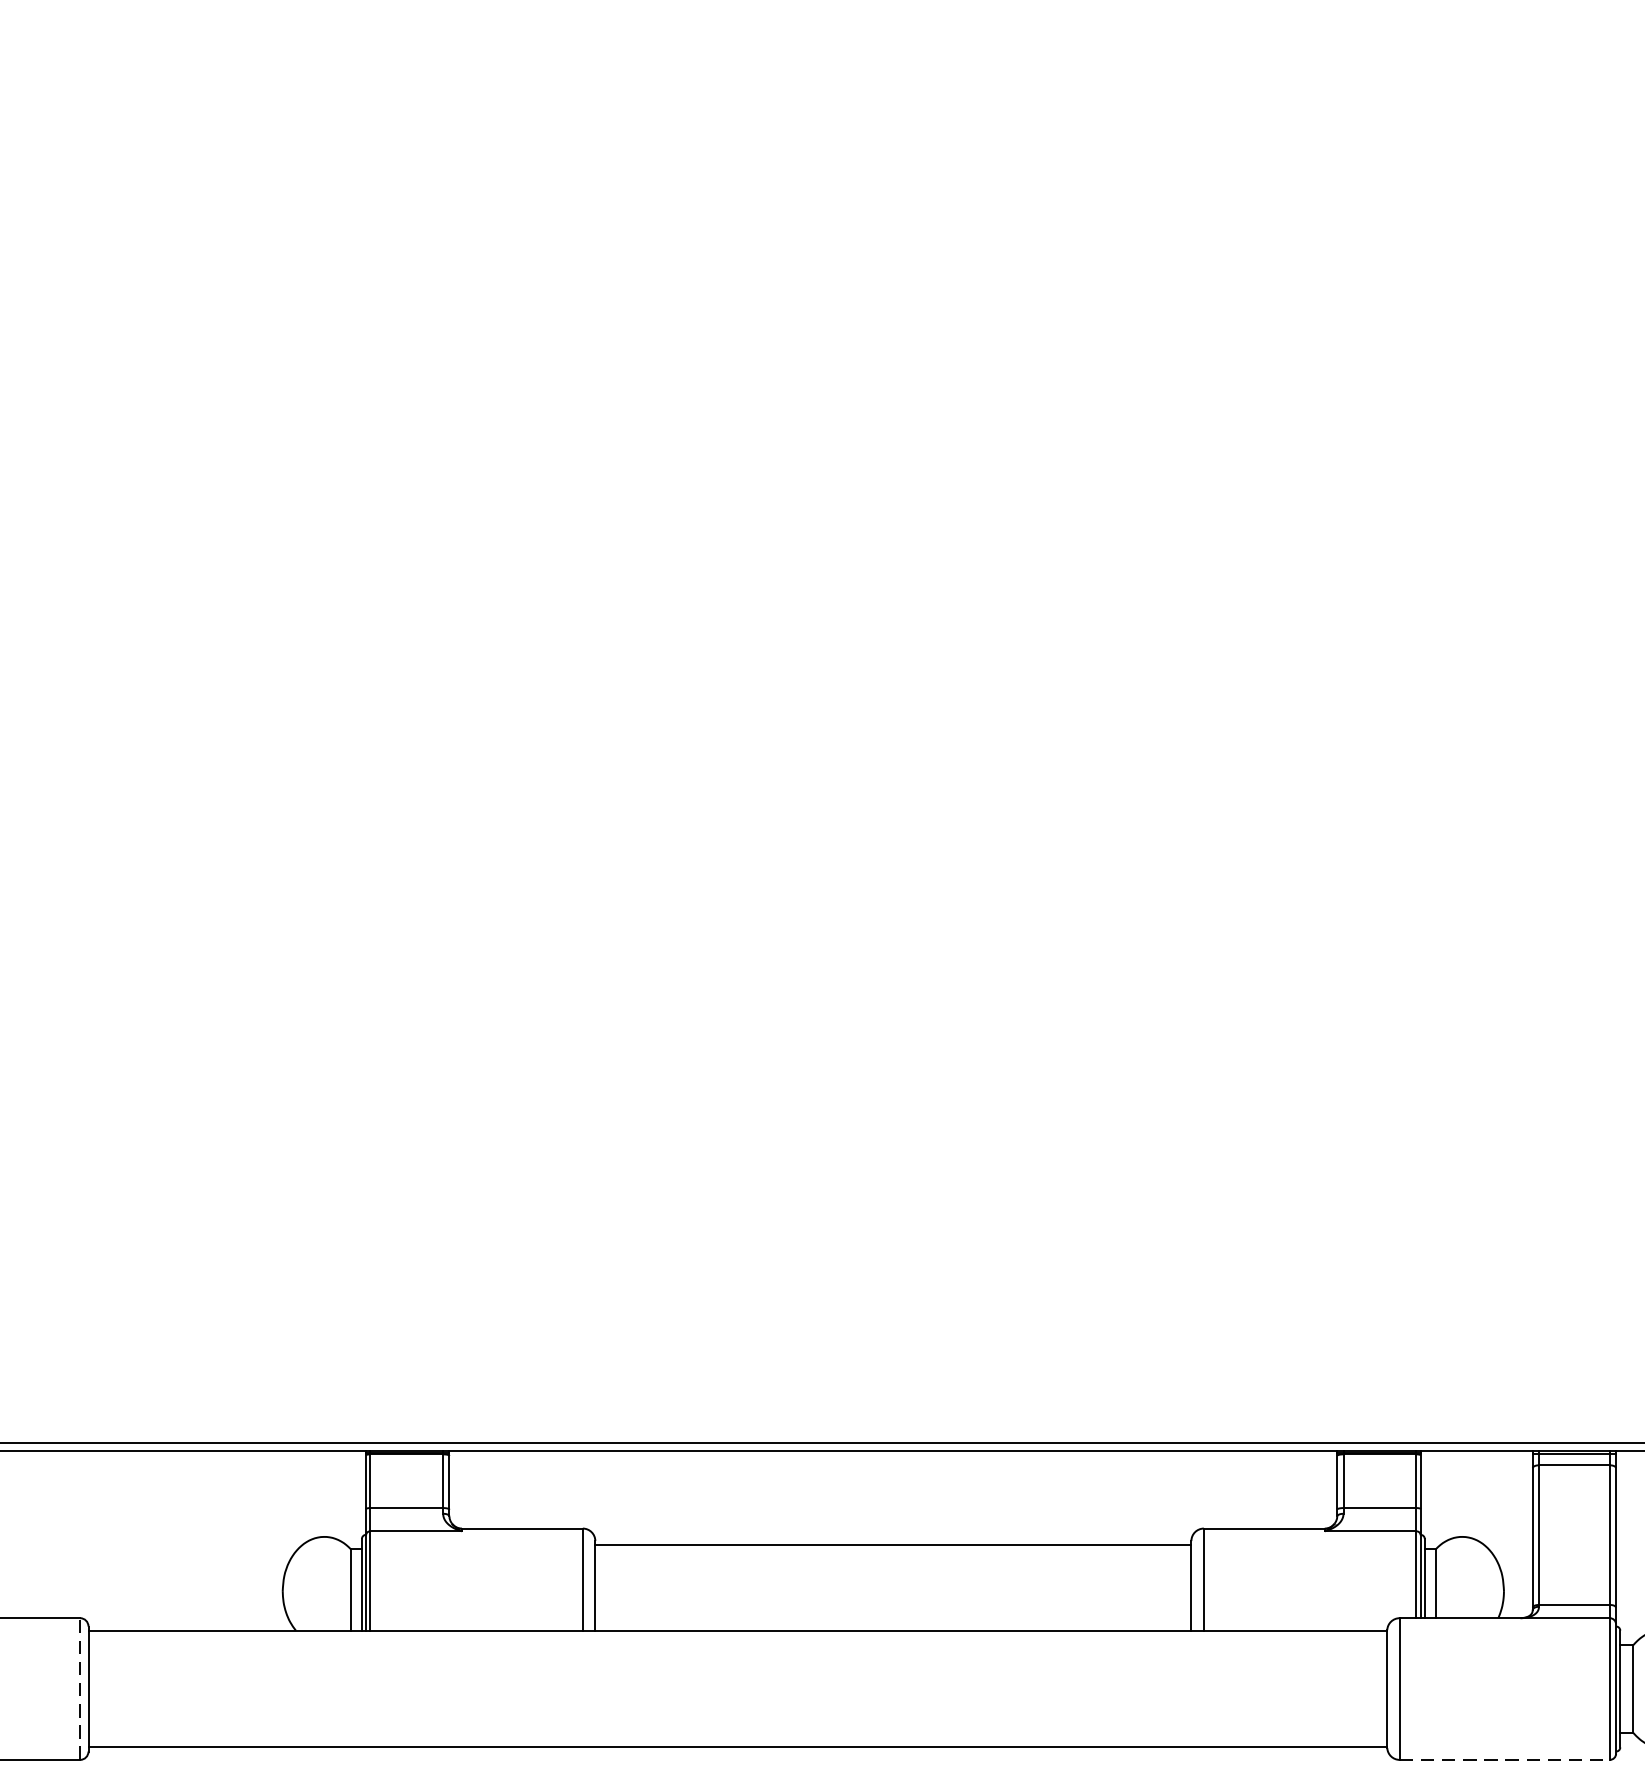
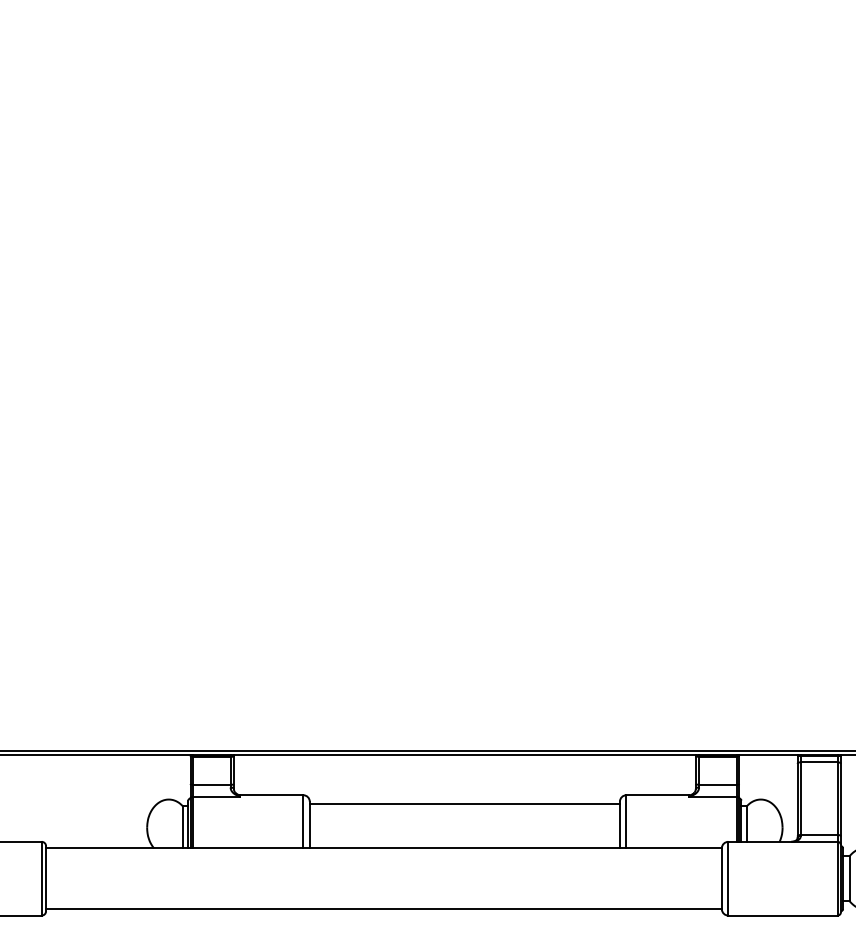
line: (79, 1688) -> (41, 878), dashed -> solid
line: (1505, 1759) -> (783, 915), dashed -> solid

